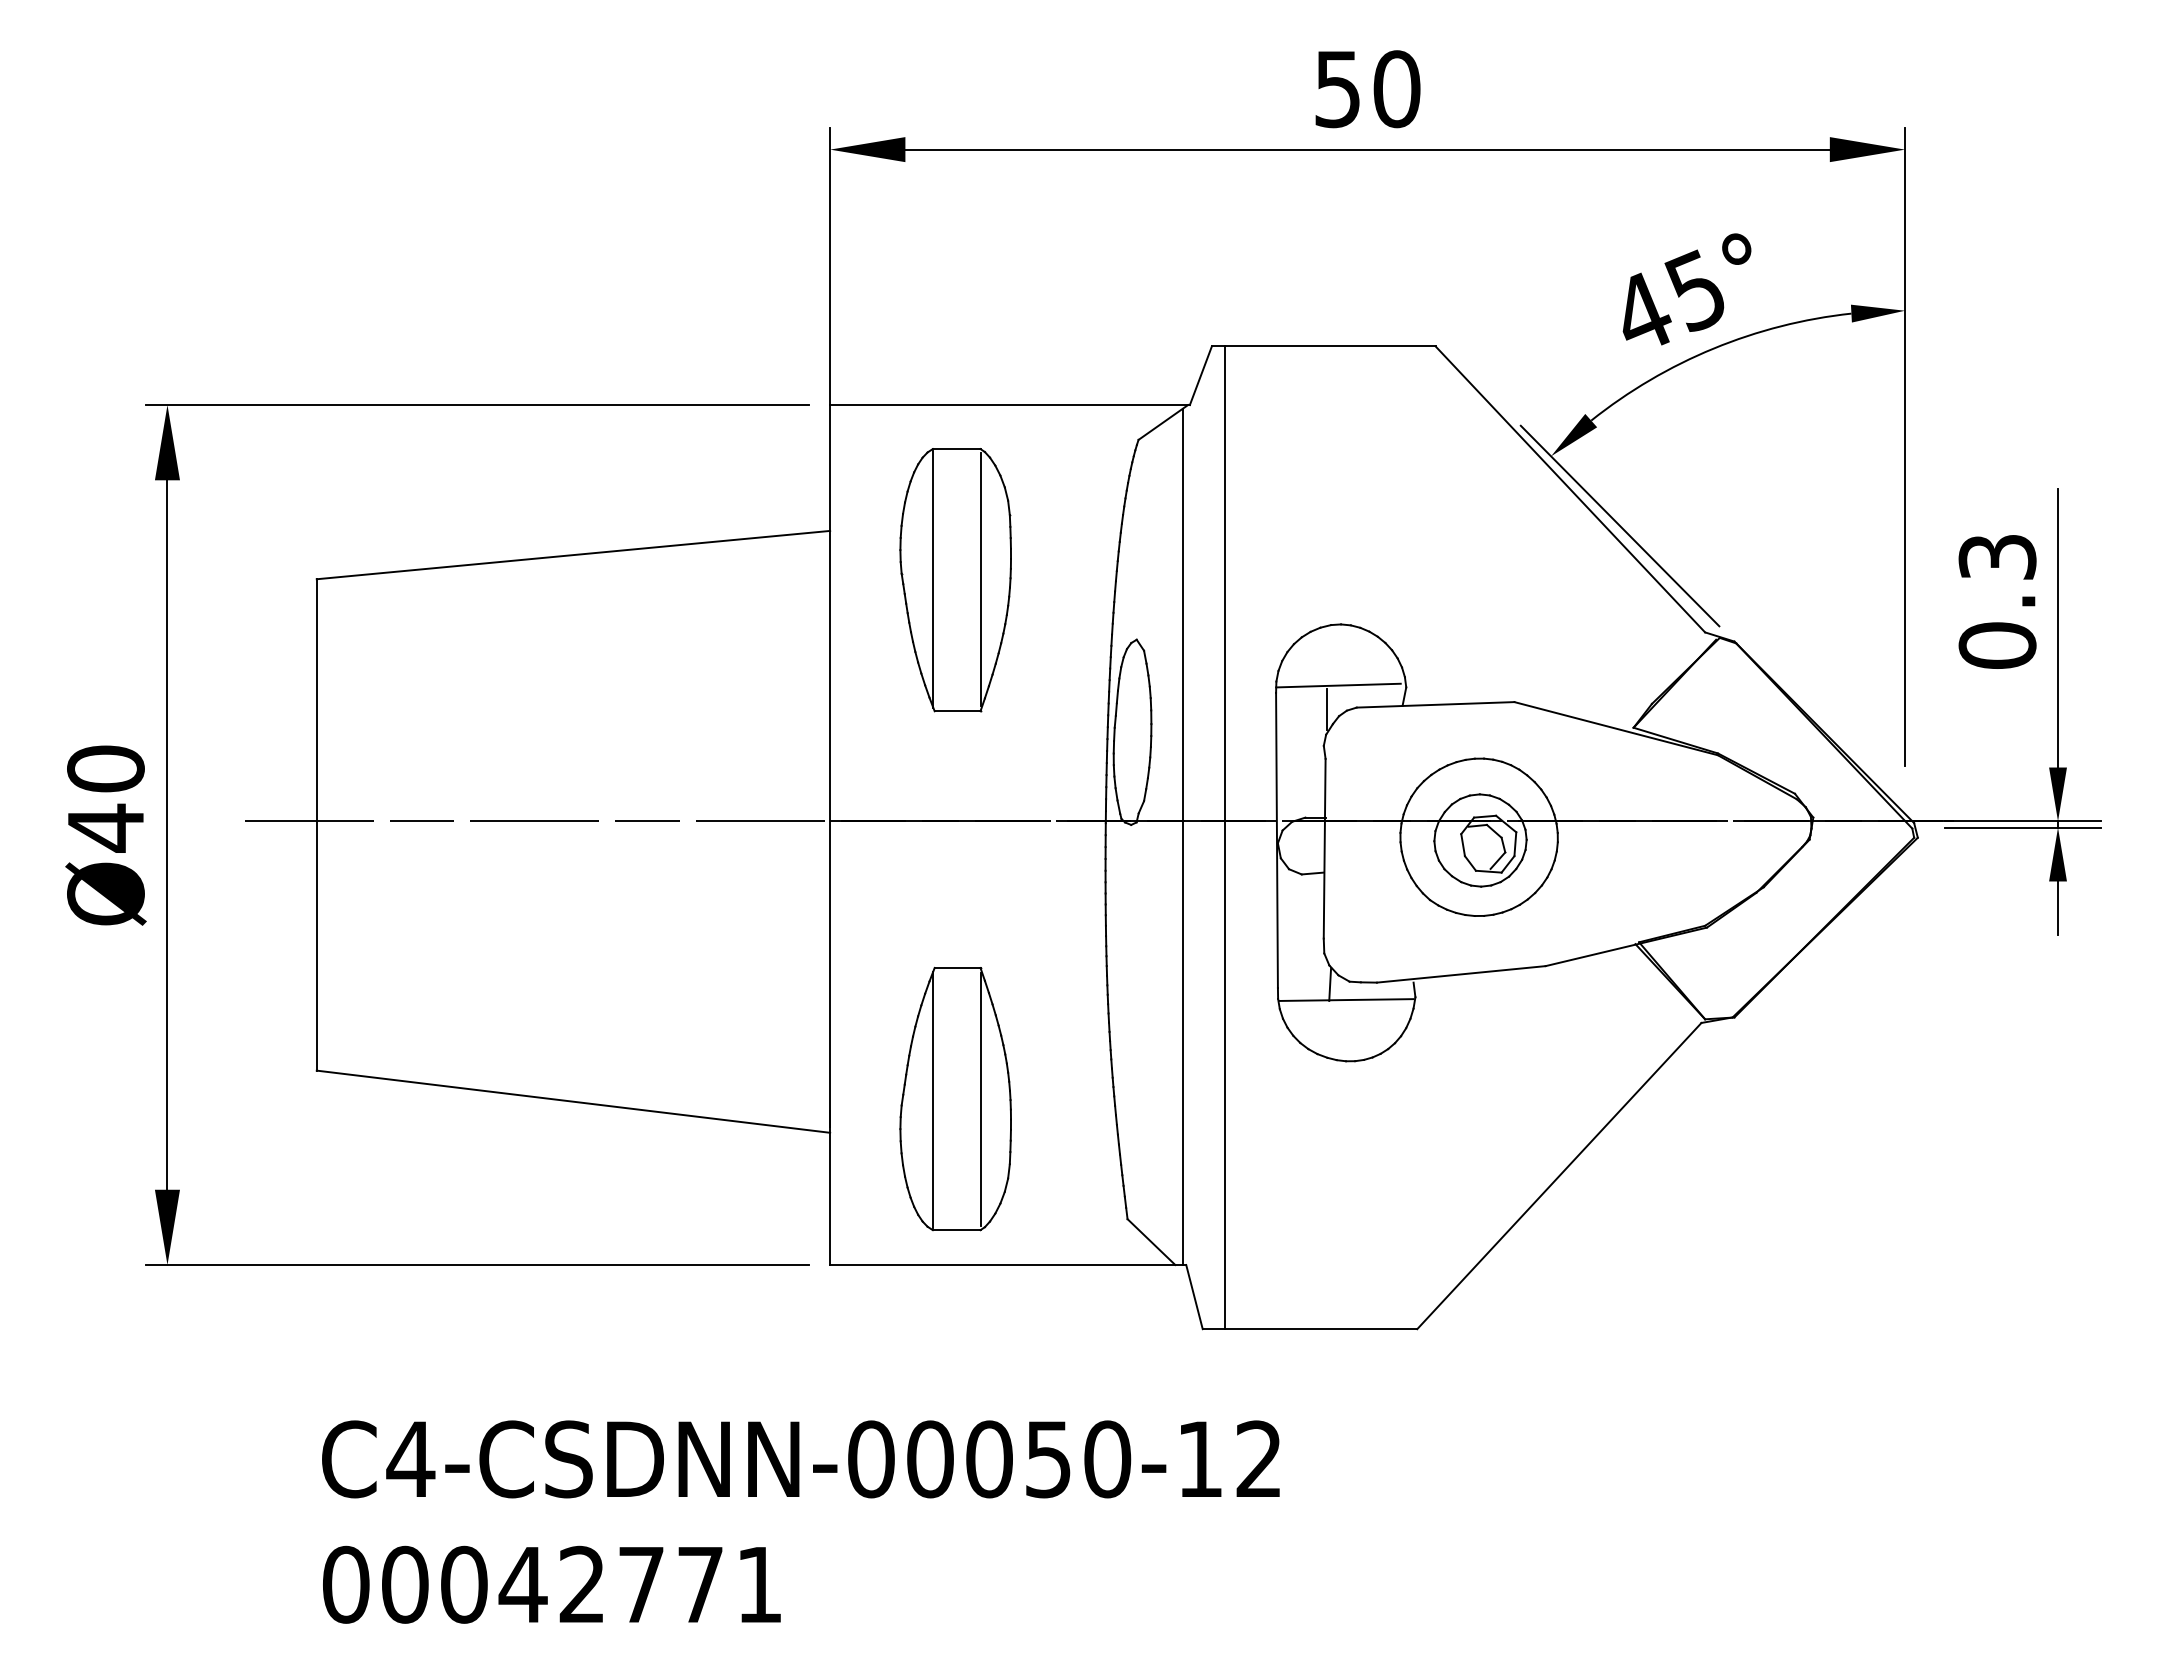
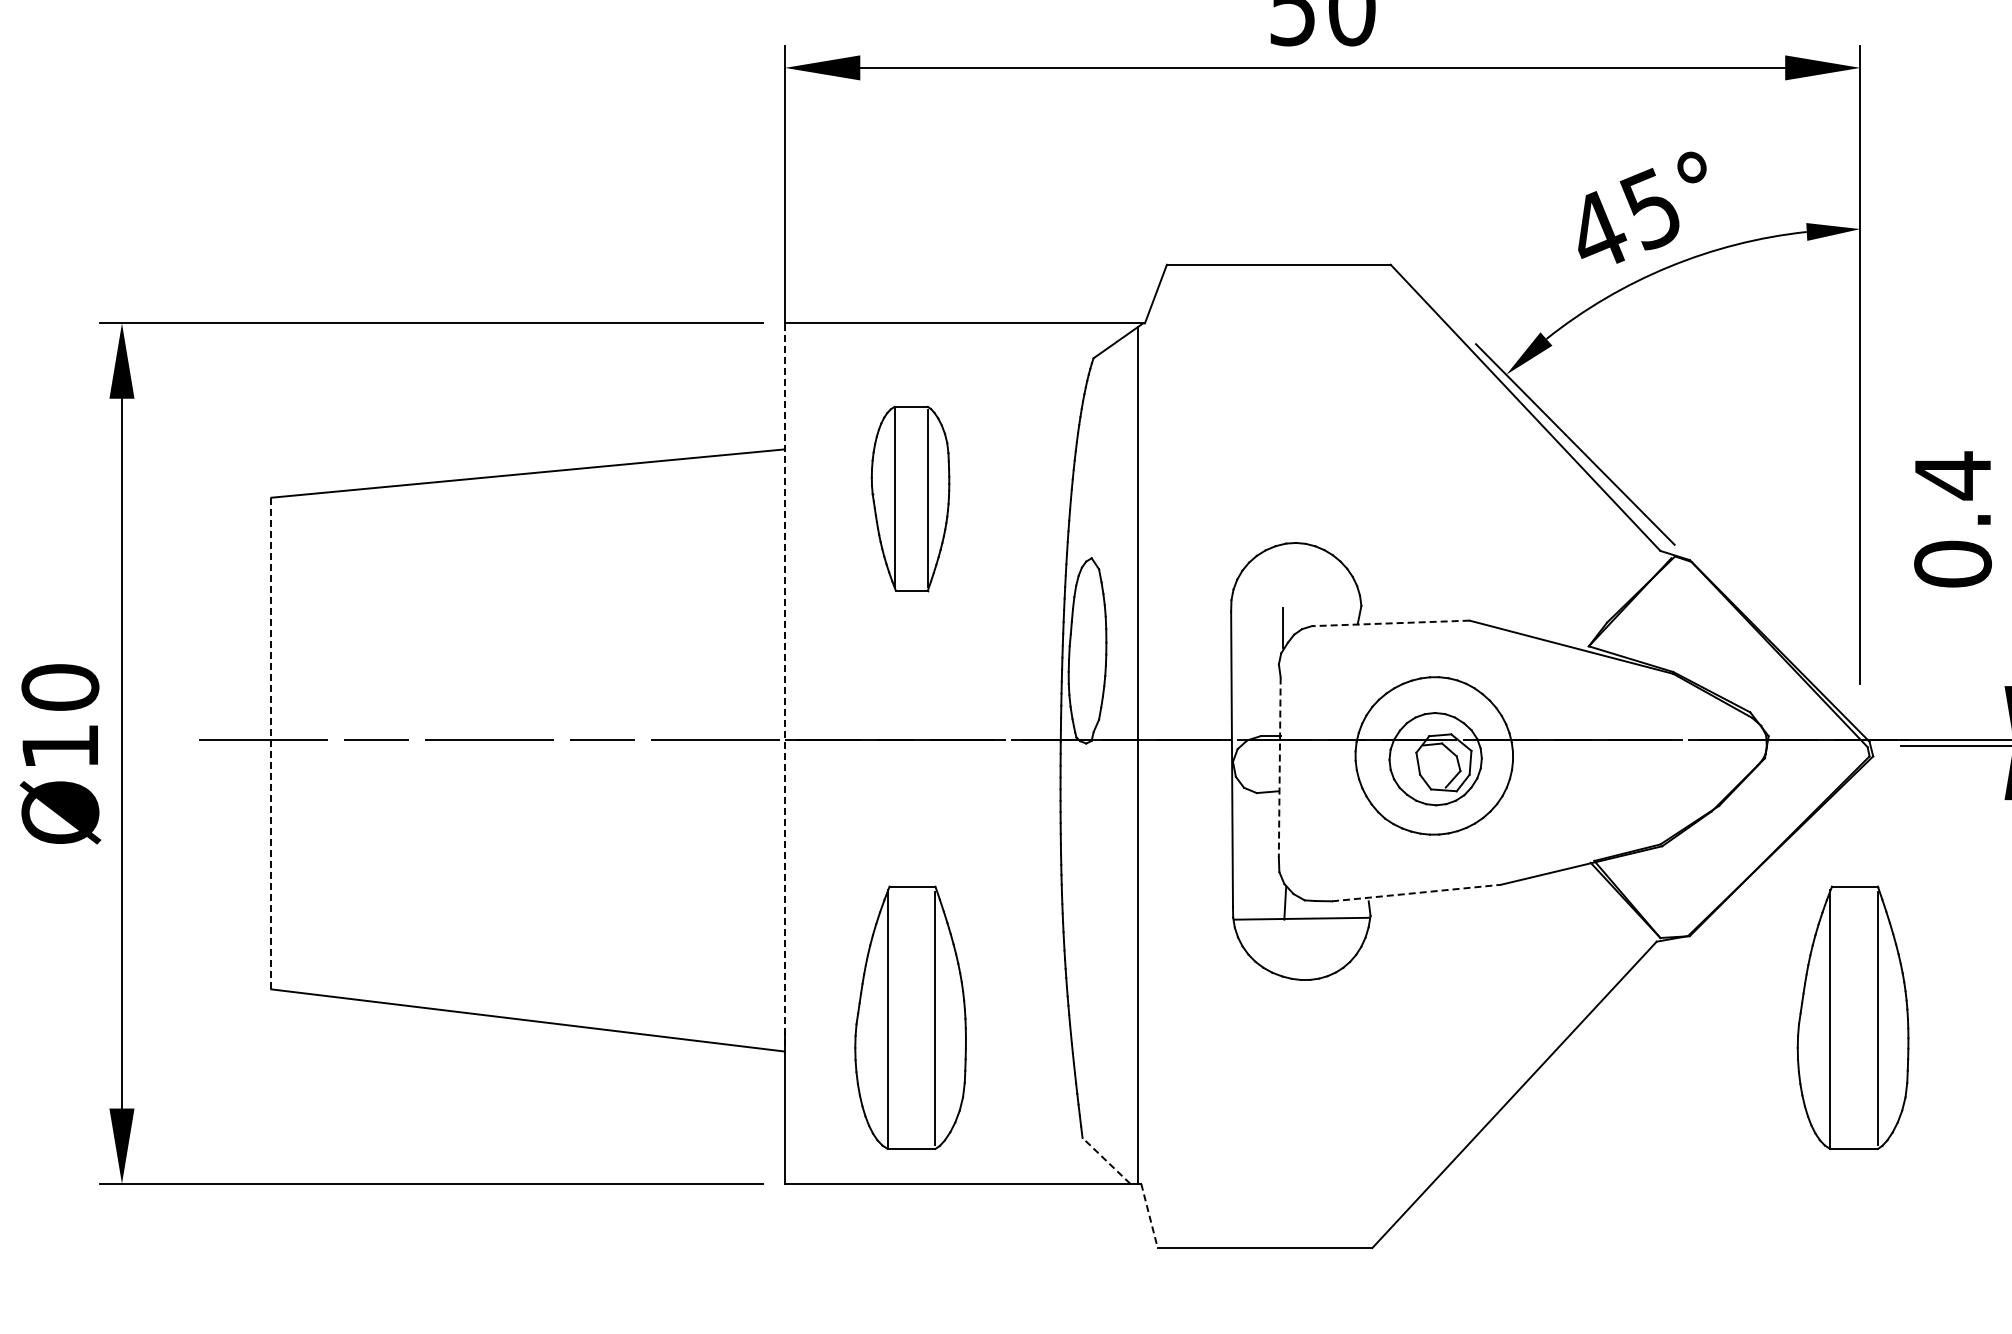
text: (1997, 557) -> (1952, 475), 0.3 -> 0.4
part: (955, 580) -> (910, 498), size x0.7
line: (1338, 685) -> (1293, 604), removed
line: (1435, 704) -> (1390, 623), solid -> dashed
line: (830, 765) -> (785, 684), solid -> dashed
line: (316, 824) -> (271, 743), solid -> dashed
text: (105, 827) -> (59, 746), Ø40 -> Ø10
line: (1224, 837) -> (1179, 756), removed
line: (1324, 848) -> (1279, 767), solid -> dashed
line: (1461, 974) -> (1416, 893), solid -> dashed
part: (1897, 1099) -> (1852, 1018), added
line: (1151, 1241) -> (1106, 1160), solid -> dashed
line: (1194, 1297) -> (1149, 1216), solid -> dashed

